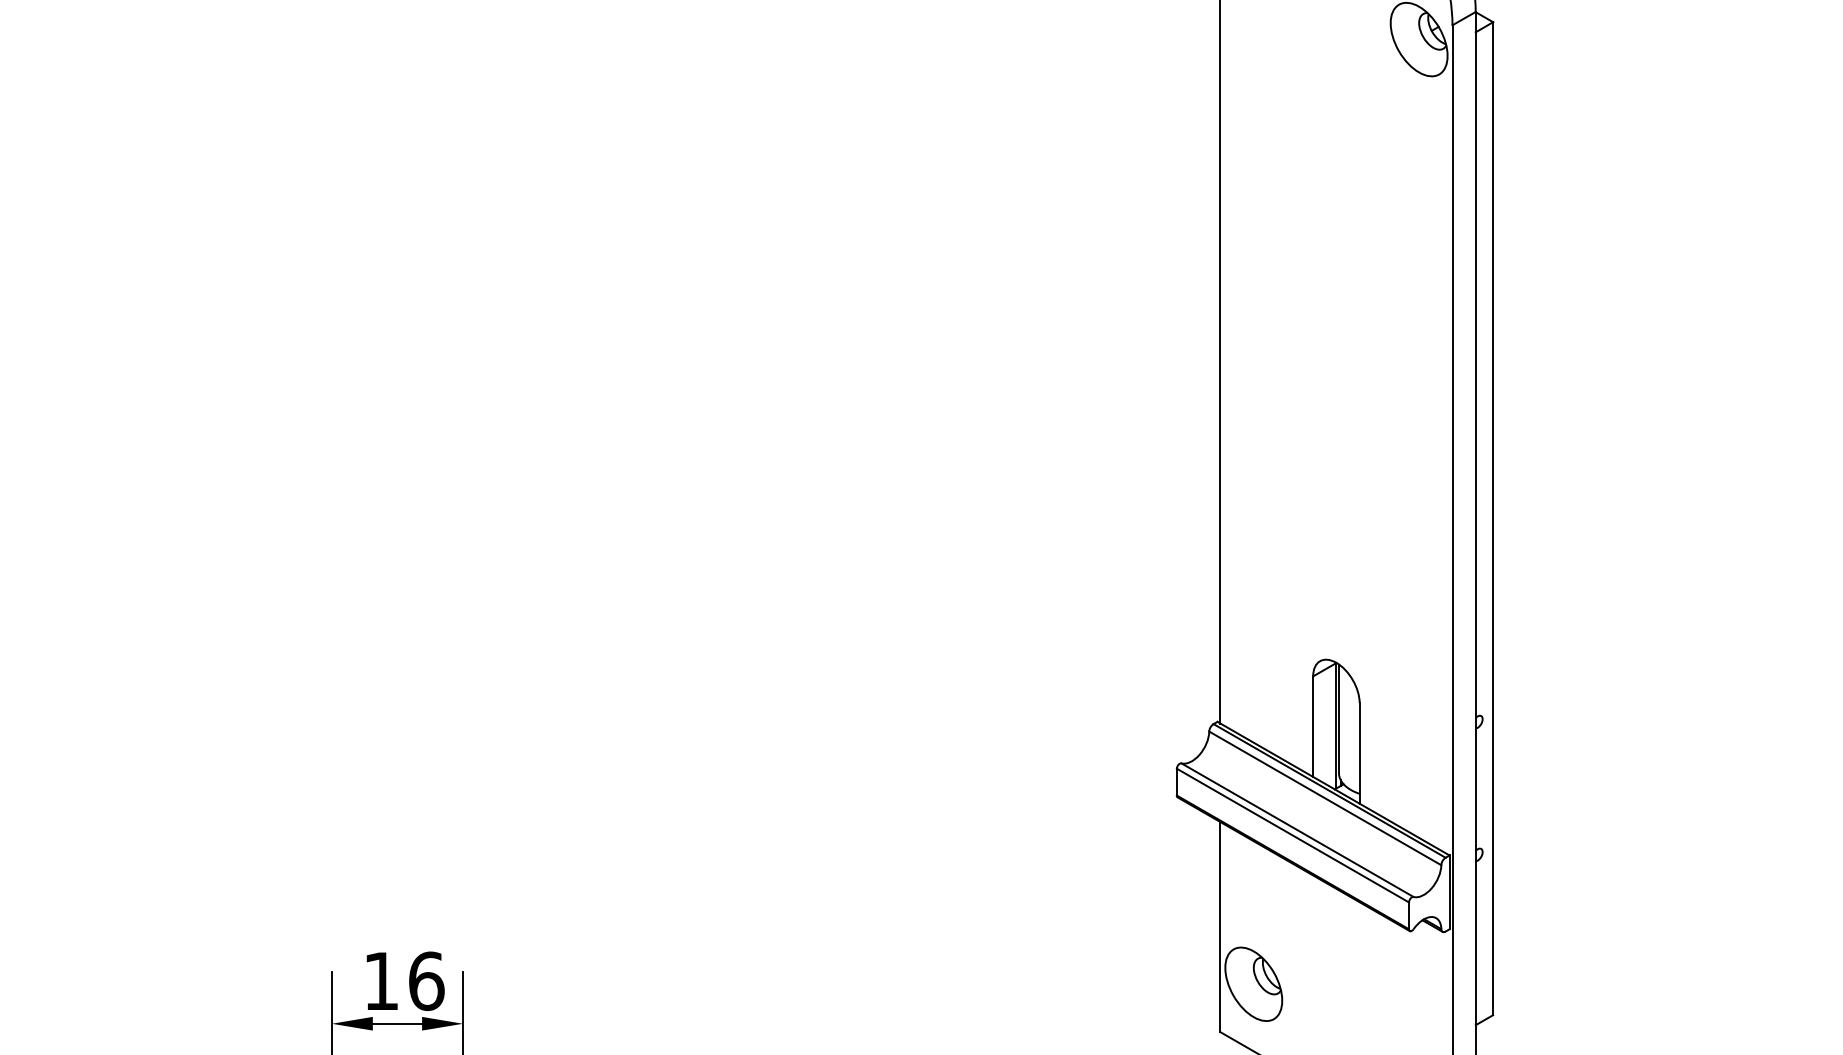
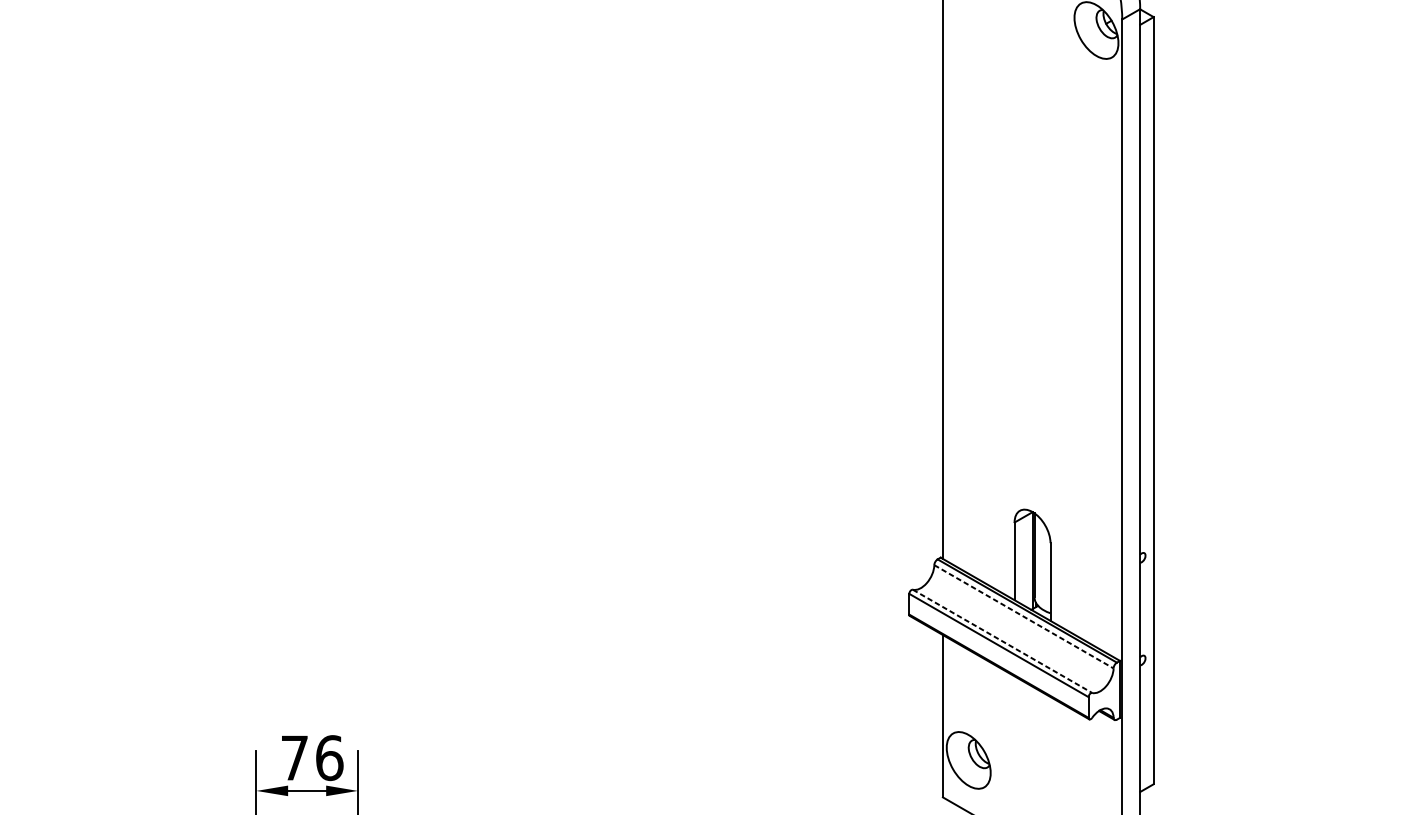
line: (1325, 798) -> (1024, 616), solid -> dashed
line: (1297, 830) -> (1002, 641), solid -> dashed
text: (381, 980) -> (294, 757), 16 -> 76

